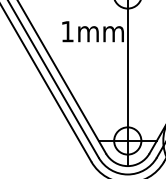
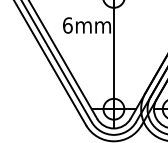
text: (67, 31) -> (67, 25), 1mm -> 6mm

